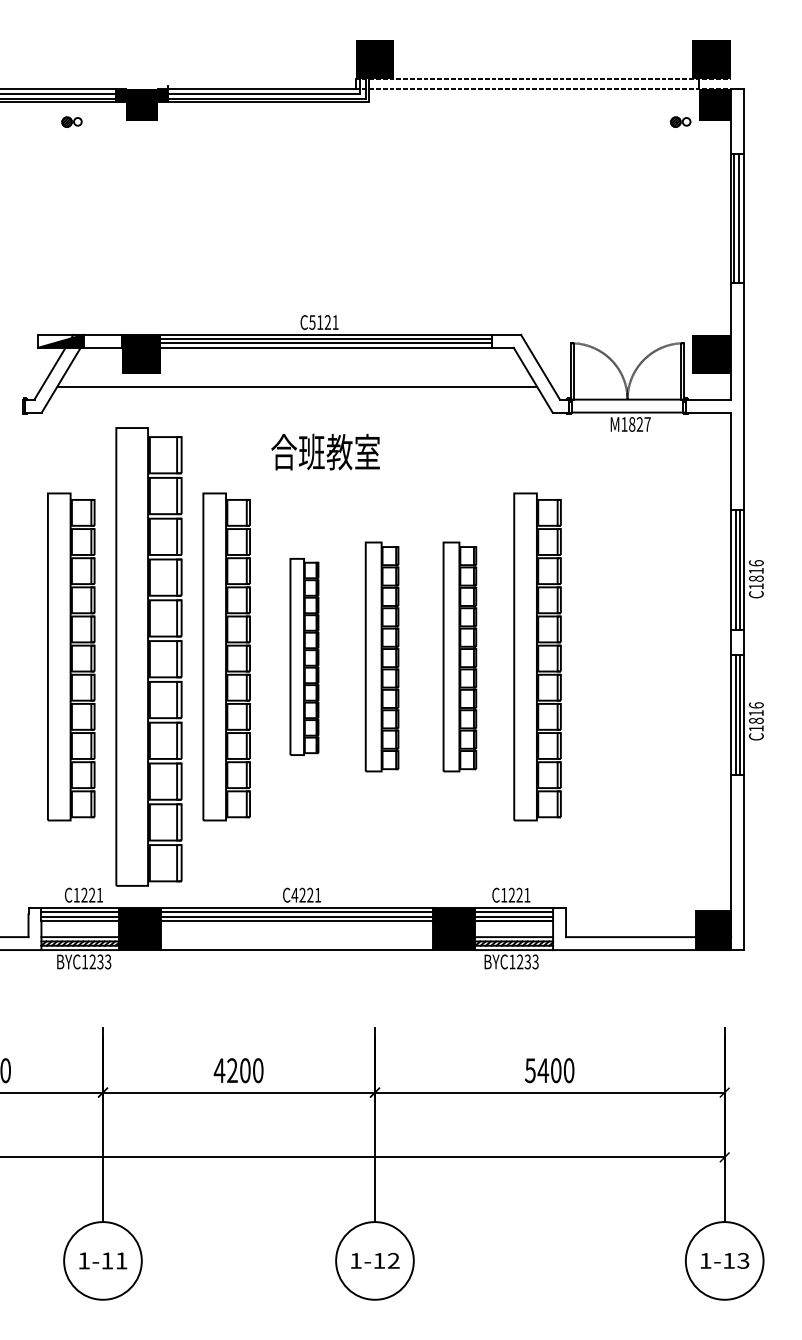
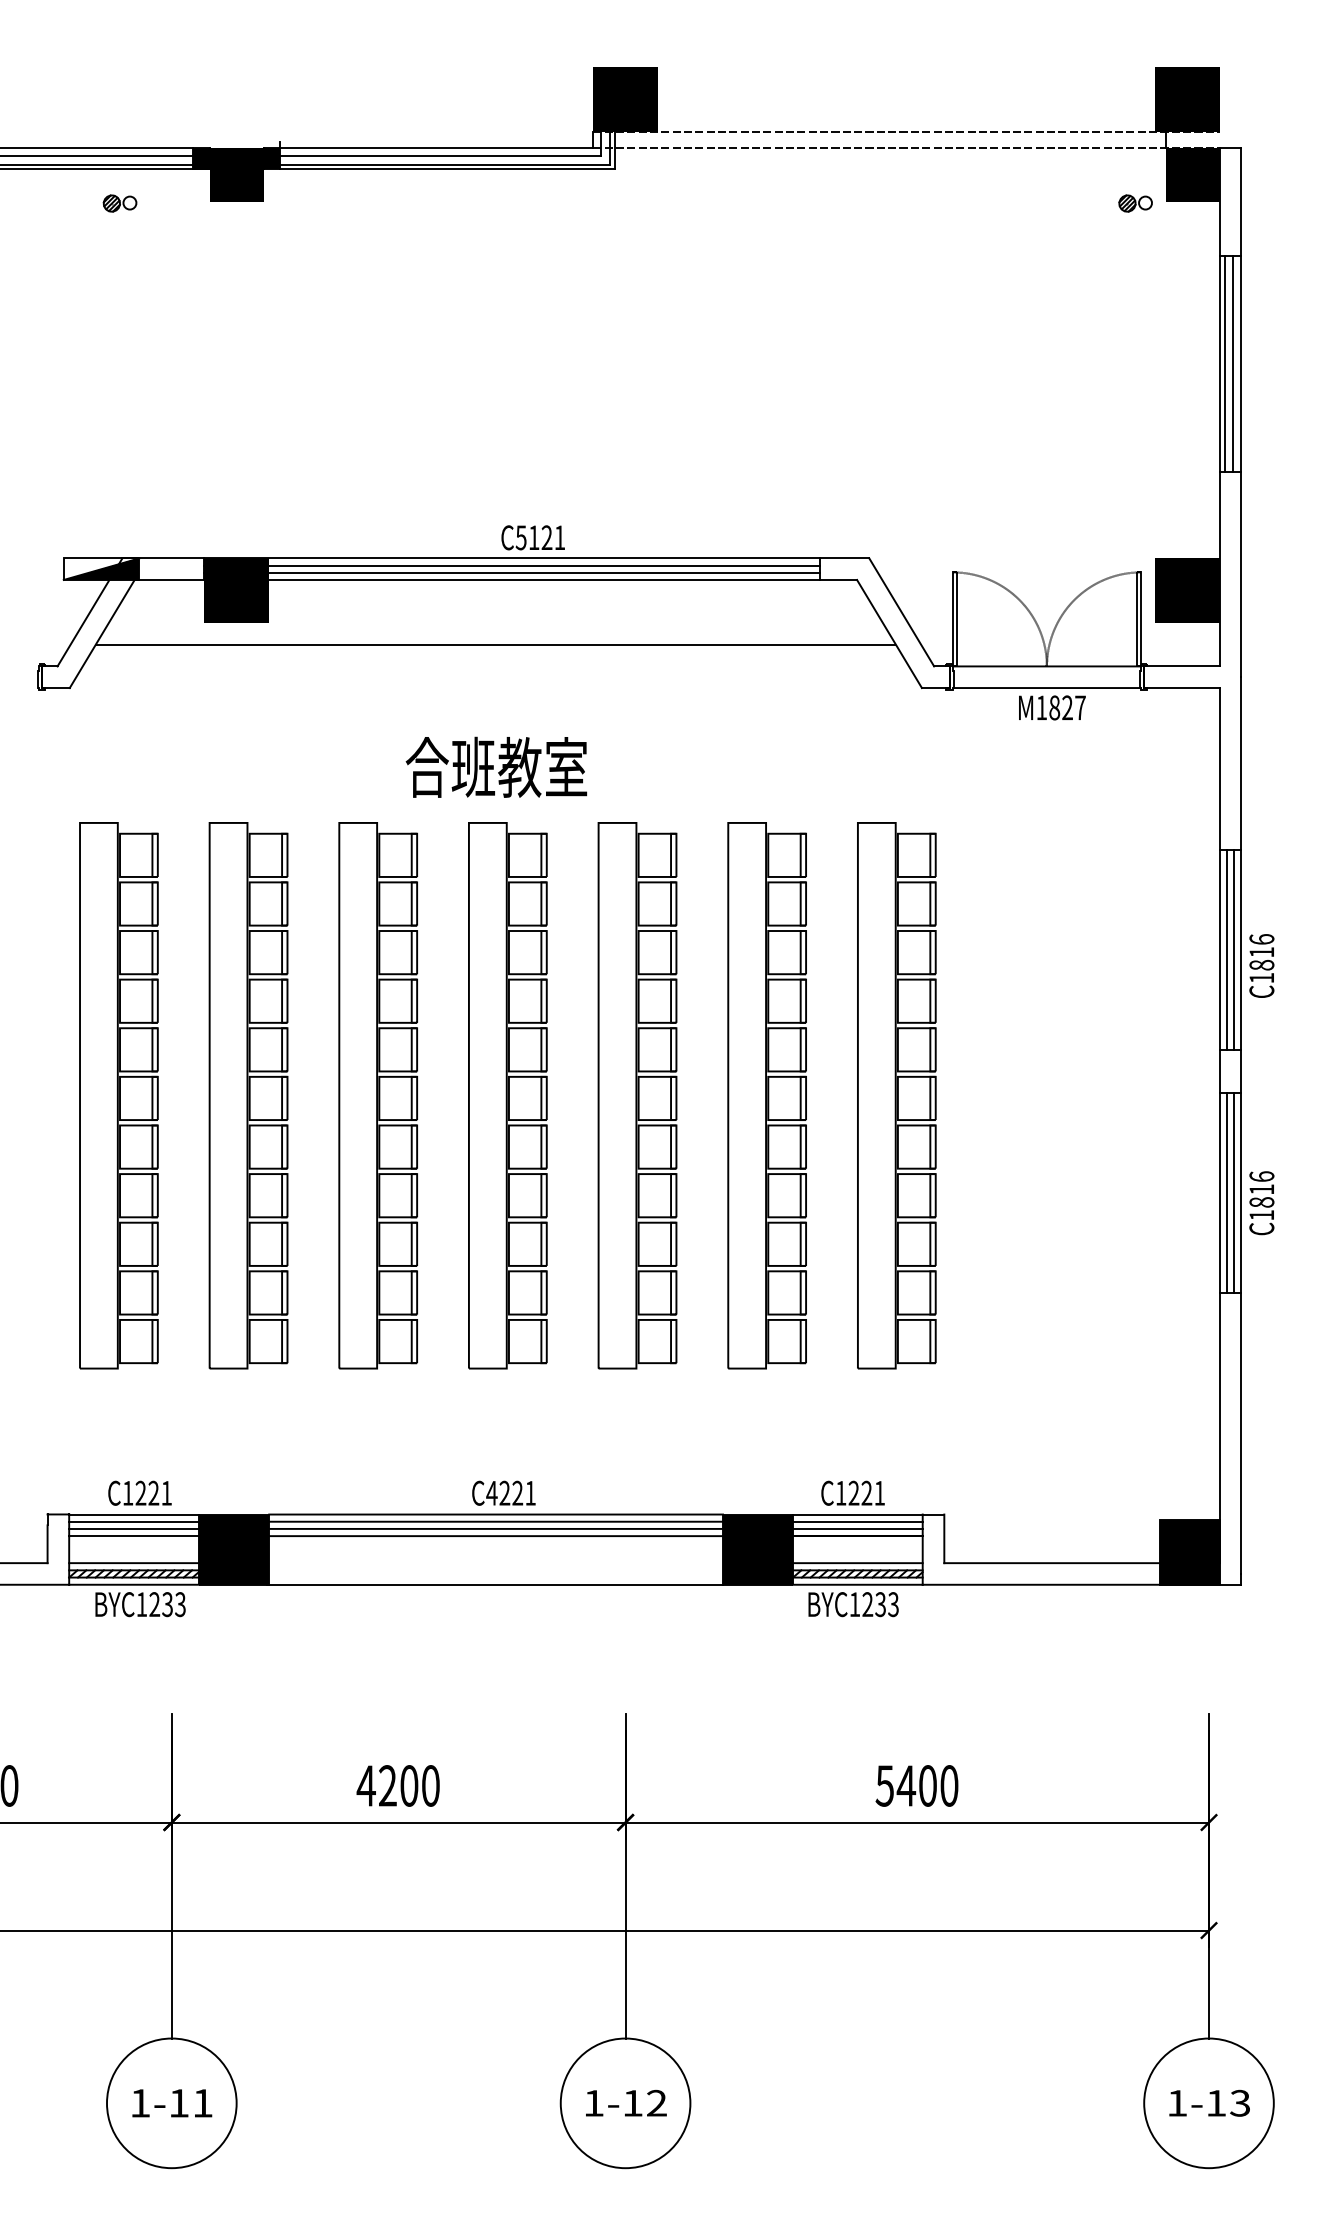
text: (325, 451) -> (496, 766), moved
part: (148, 656) -> (247, 1094), size x0.71
part: (304, 656) -> (508, 1094), size x1.67
part: (381, 656) -> (636, 1094), size x1.43
part: (459, 656) -> (766, 1094), size x1.43

